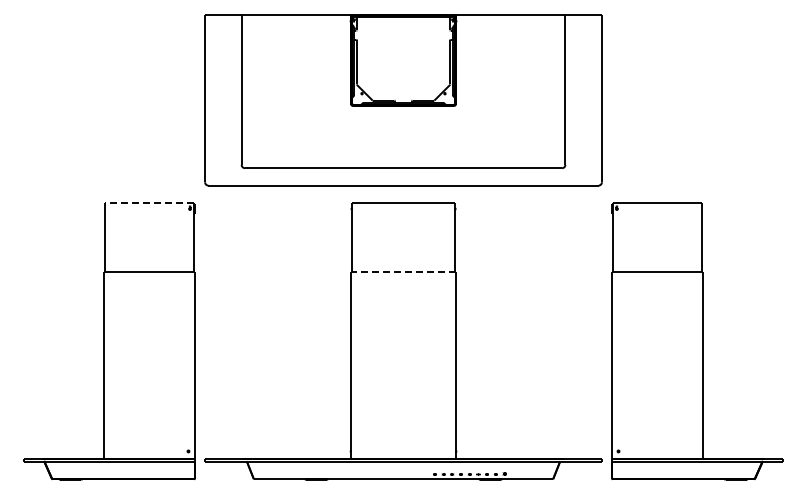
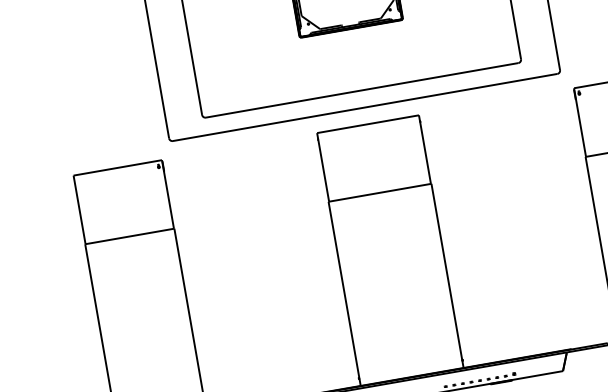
line: (149, 202) -> (117, 167), dashed -> solid
line: (403, 272) -> (380, 193), dashed -> solid

